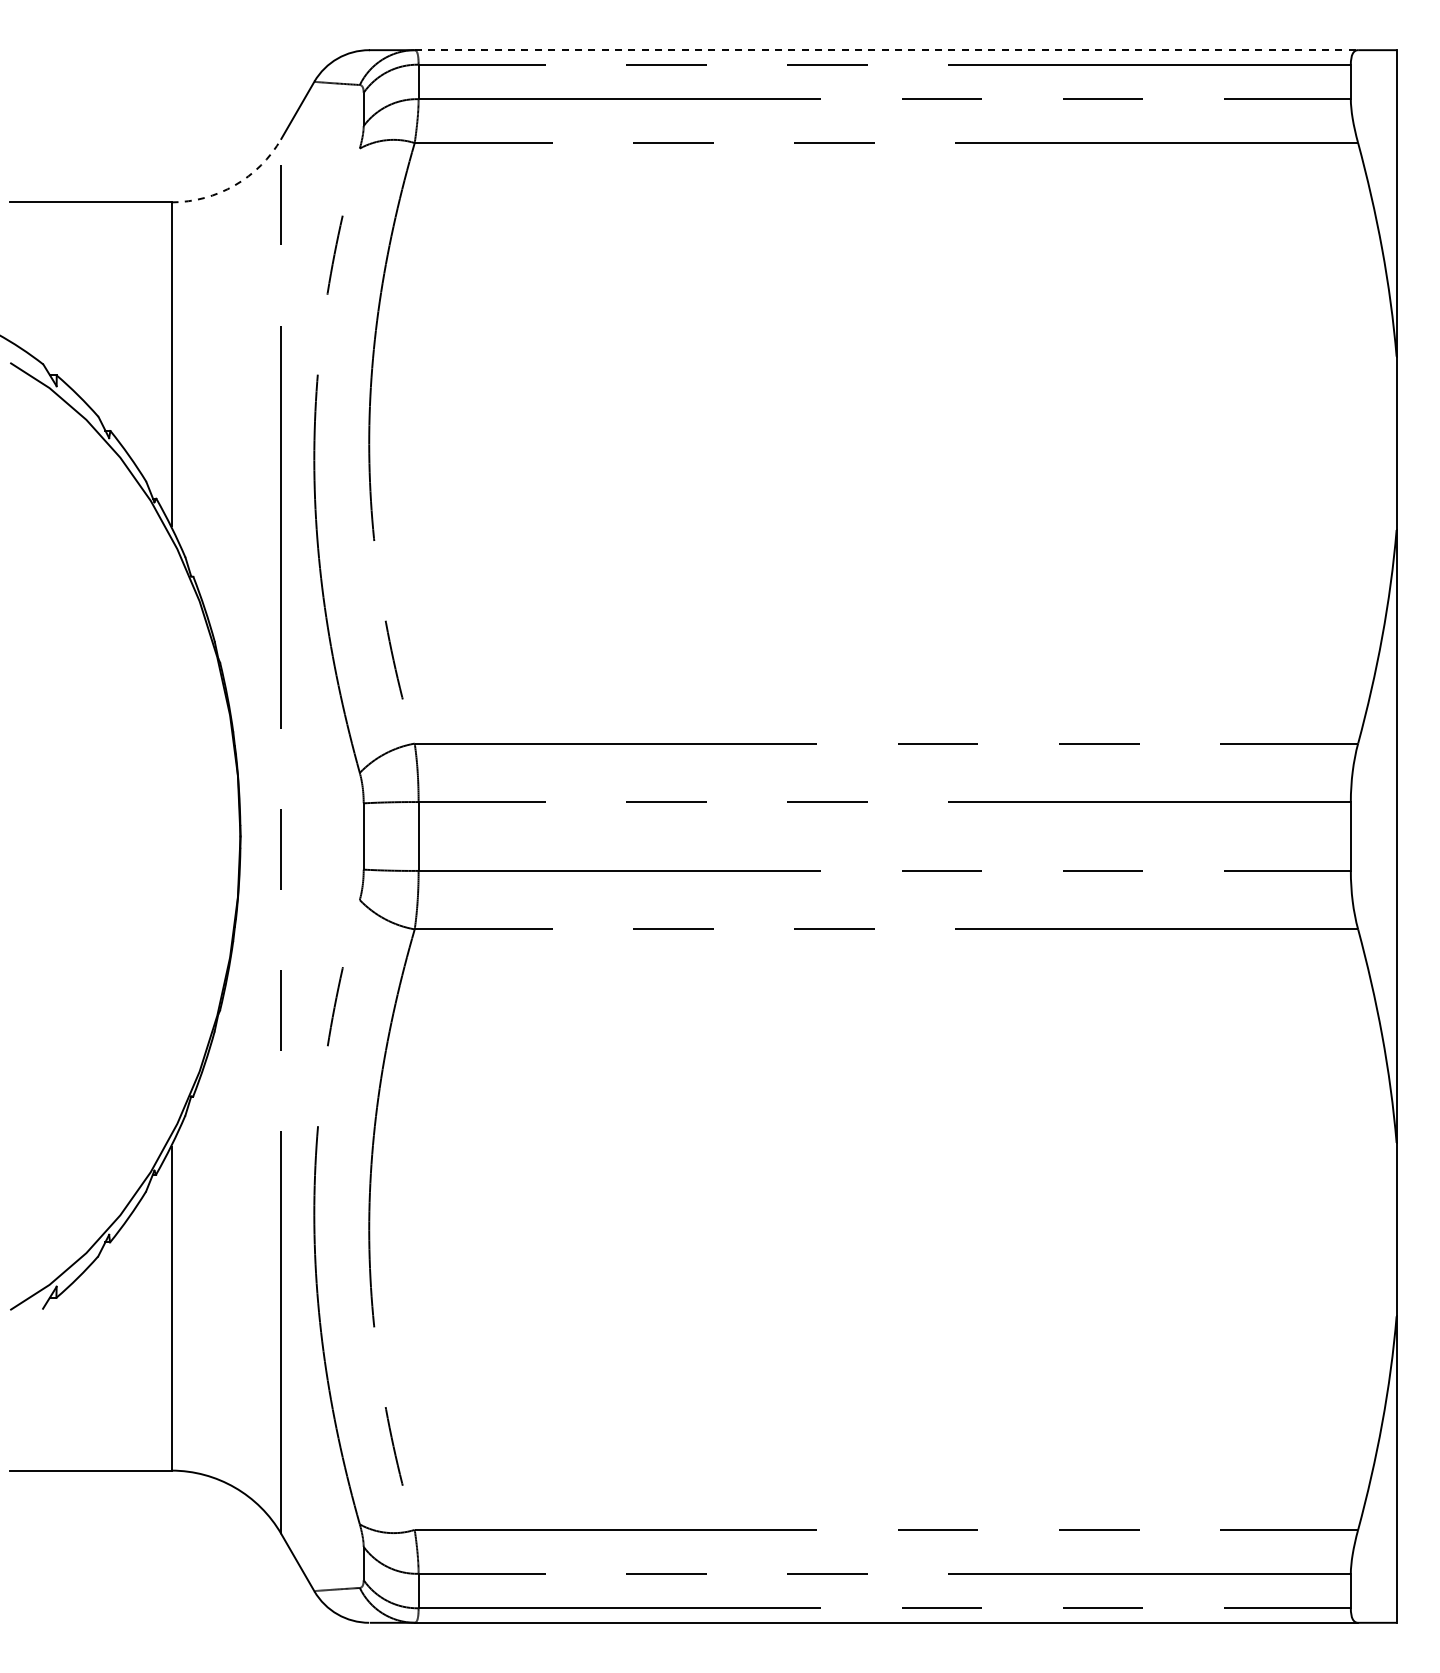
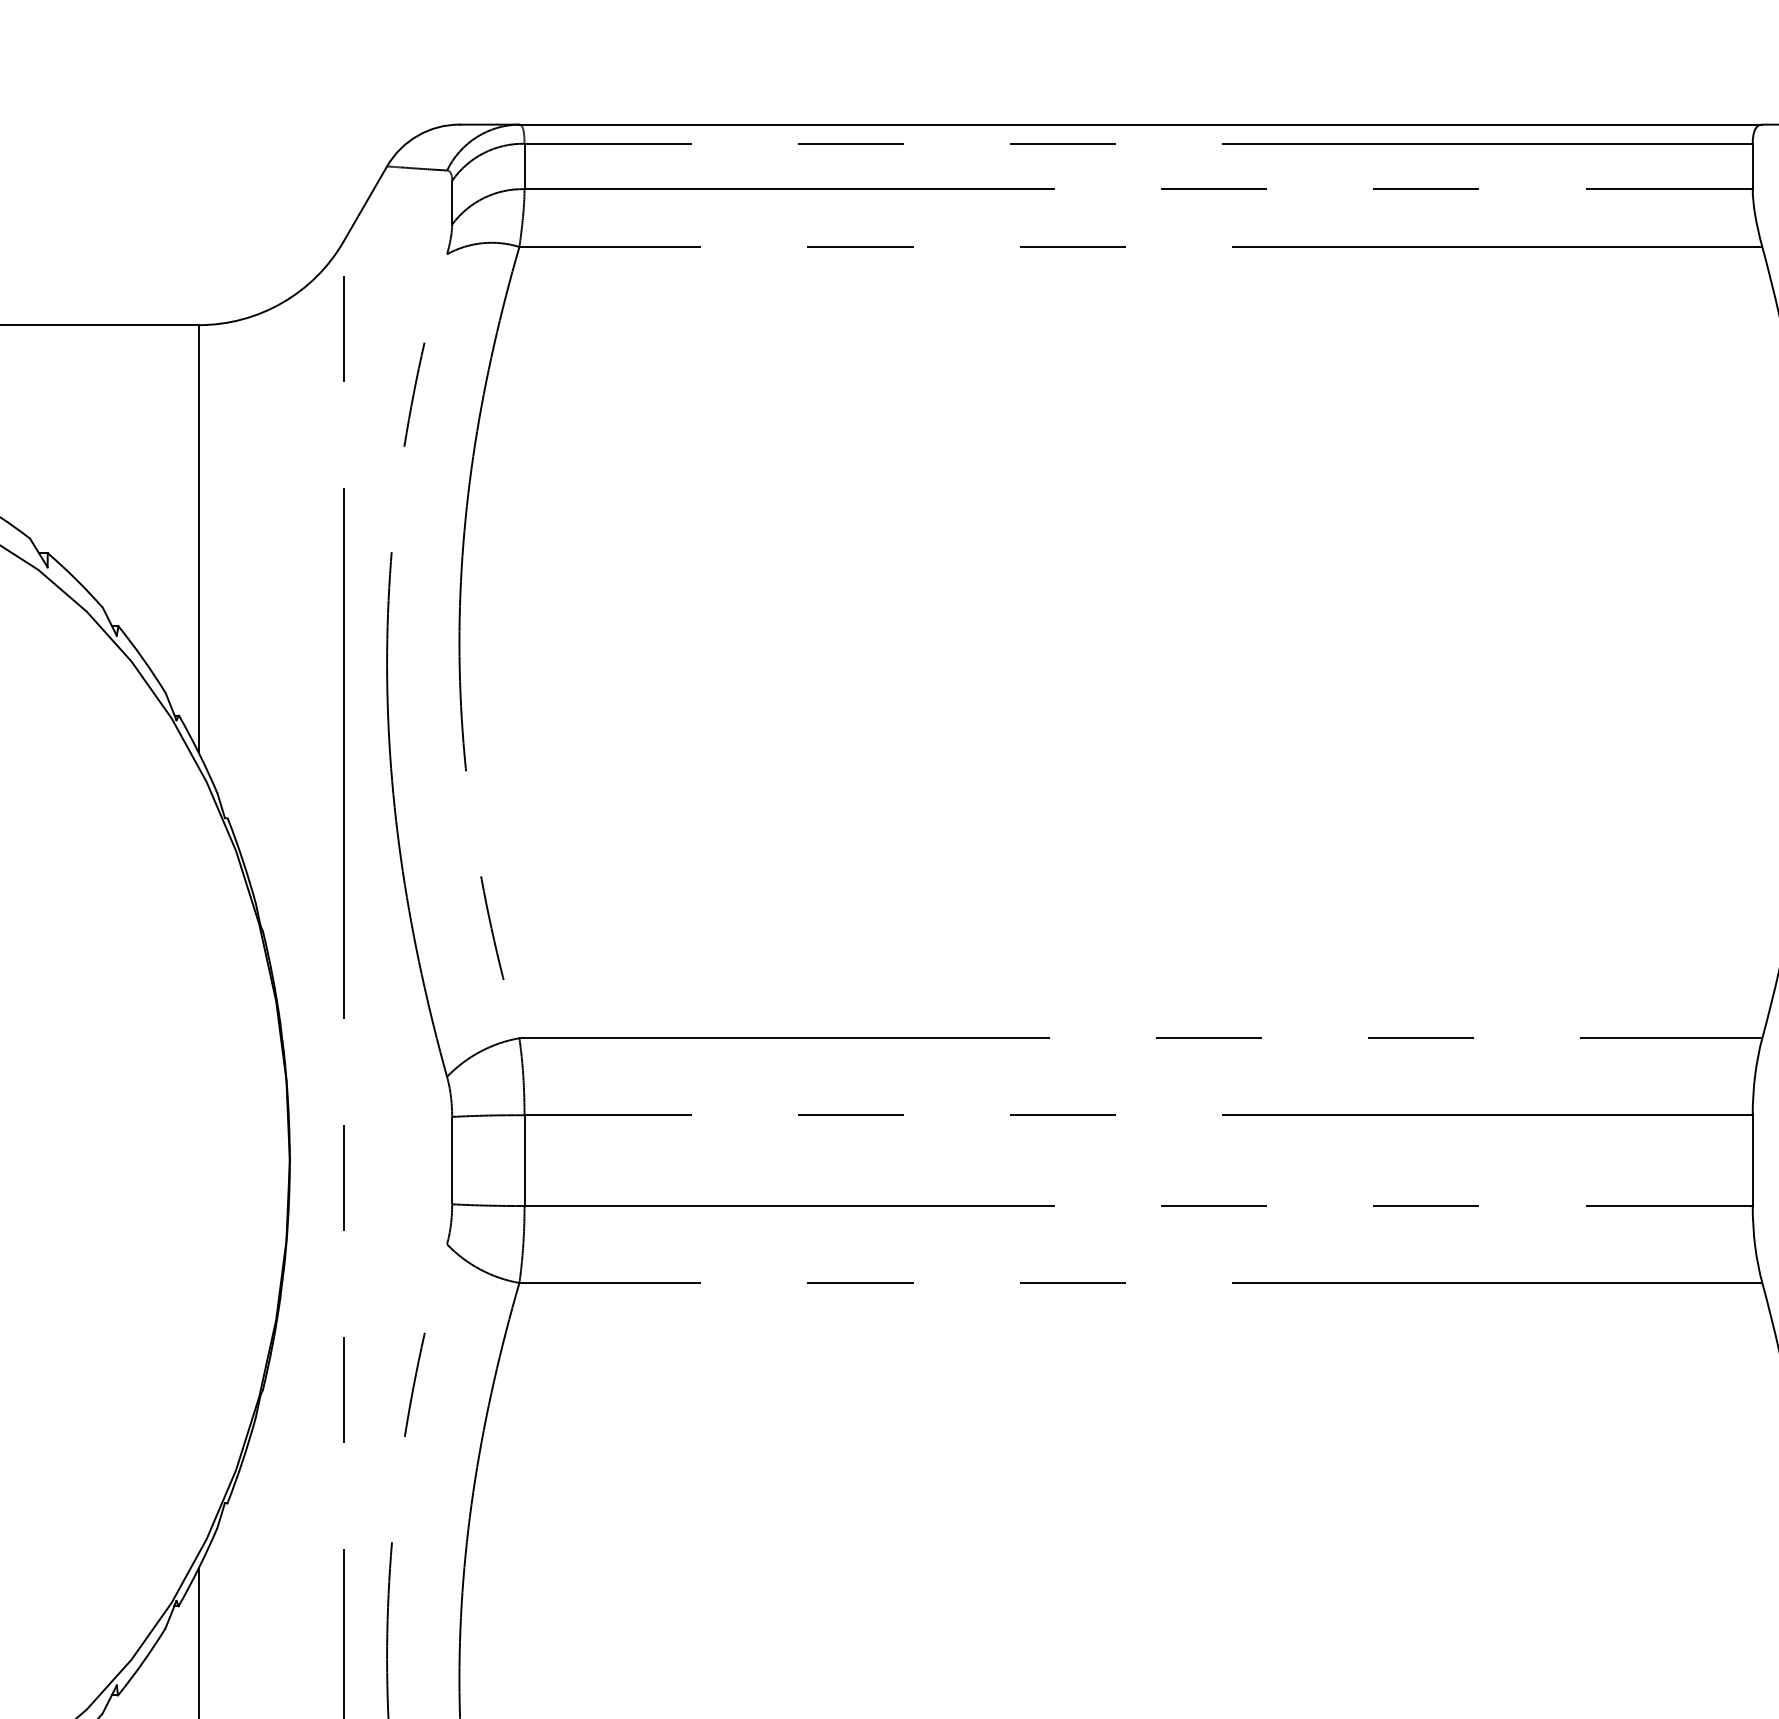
line: (886, 50) -> (1140, 125), dashed -> solid
arc: (234, 185) -> (281, 302), dashed -> solid

